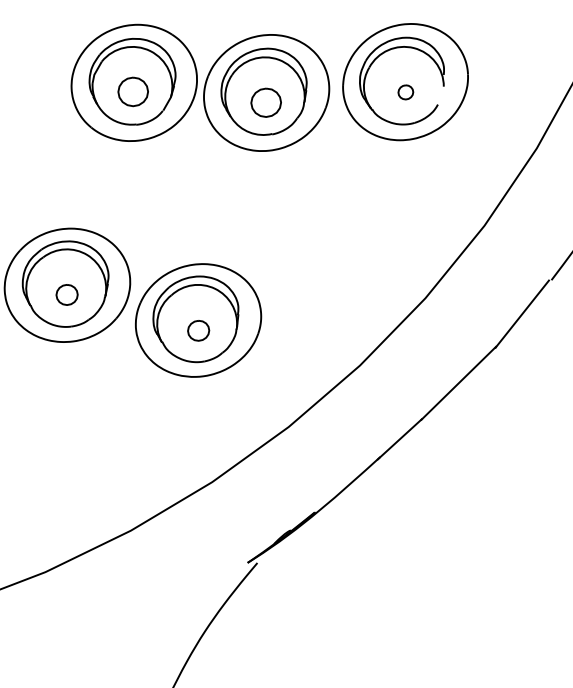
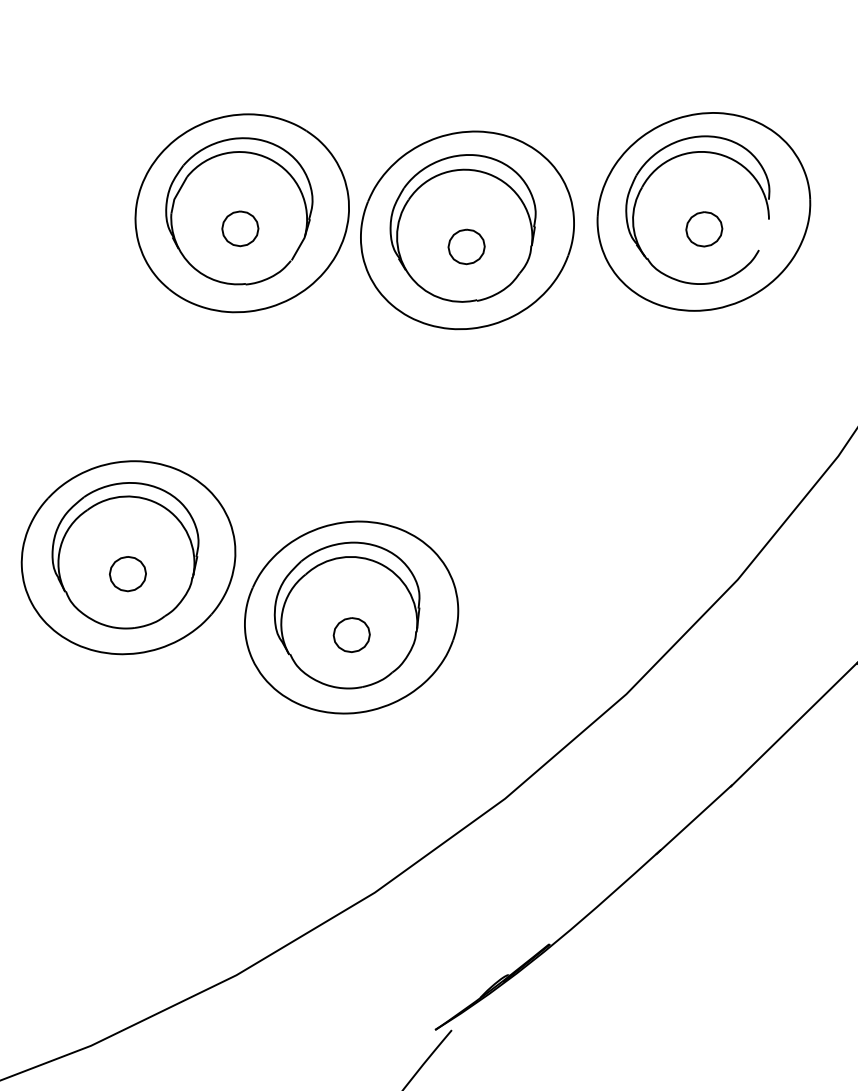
part: (132, 92) -> (239, 229), size x0.71
part: (405, 92) -> (703, 229), size x1.43
part: (265, 102) -> (465, 246), size x0.71

